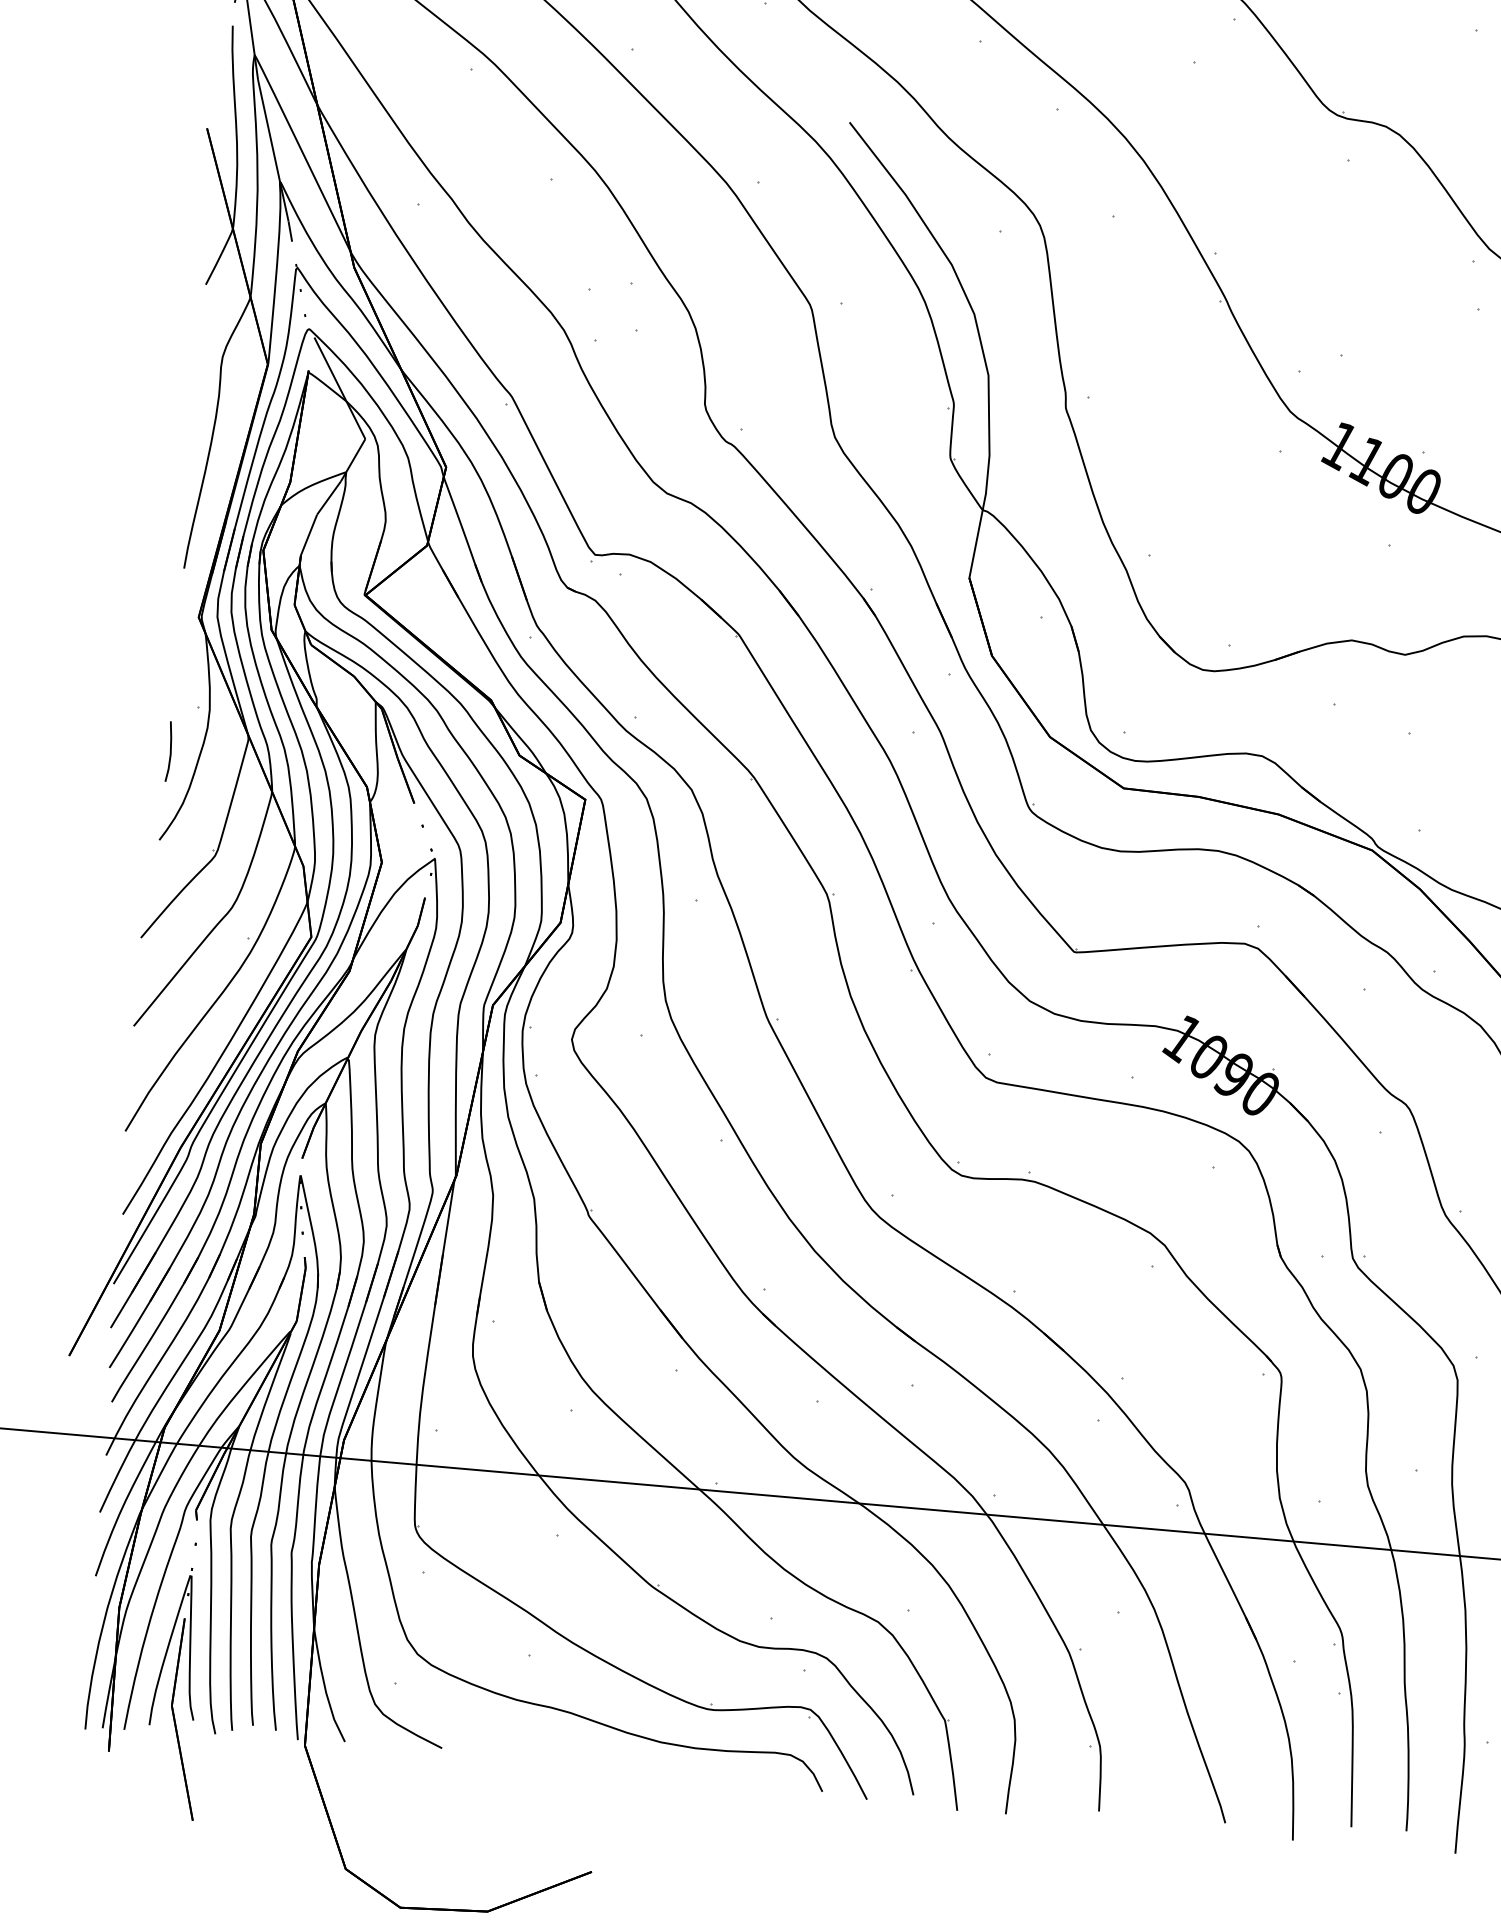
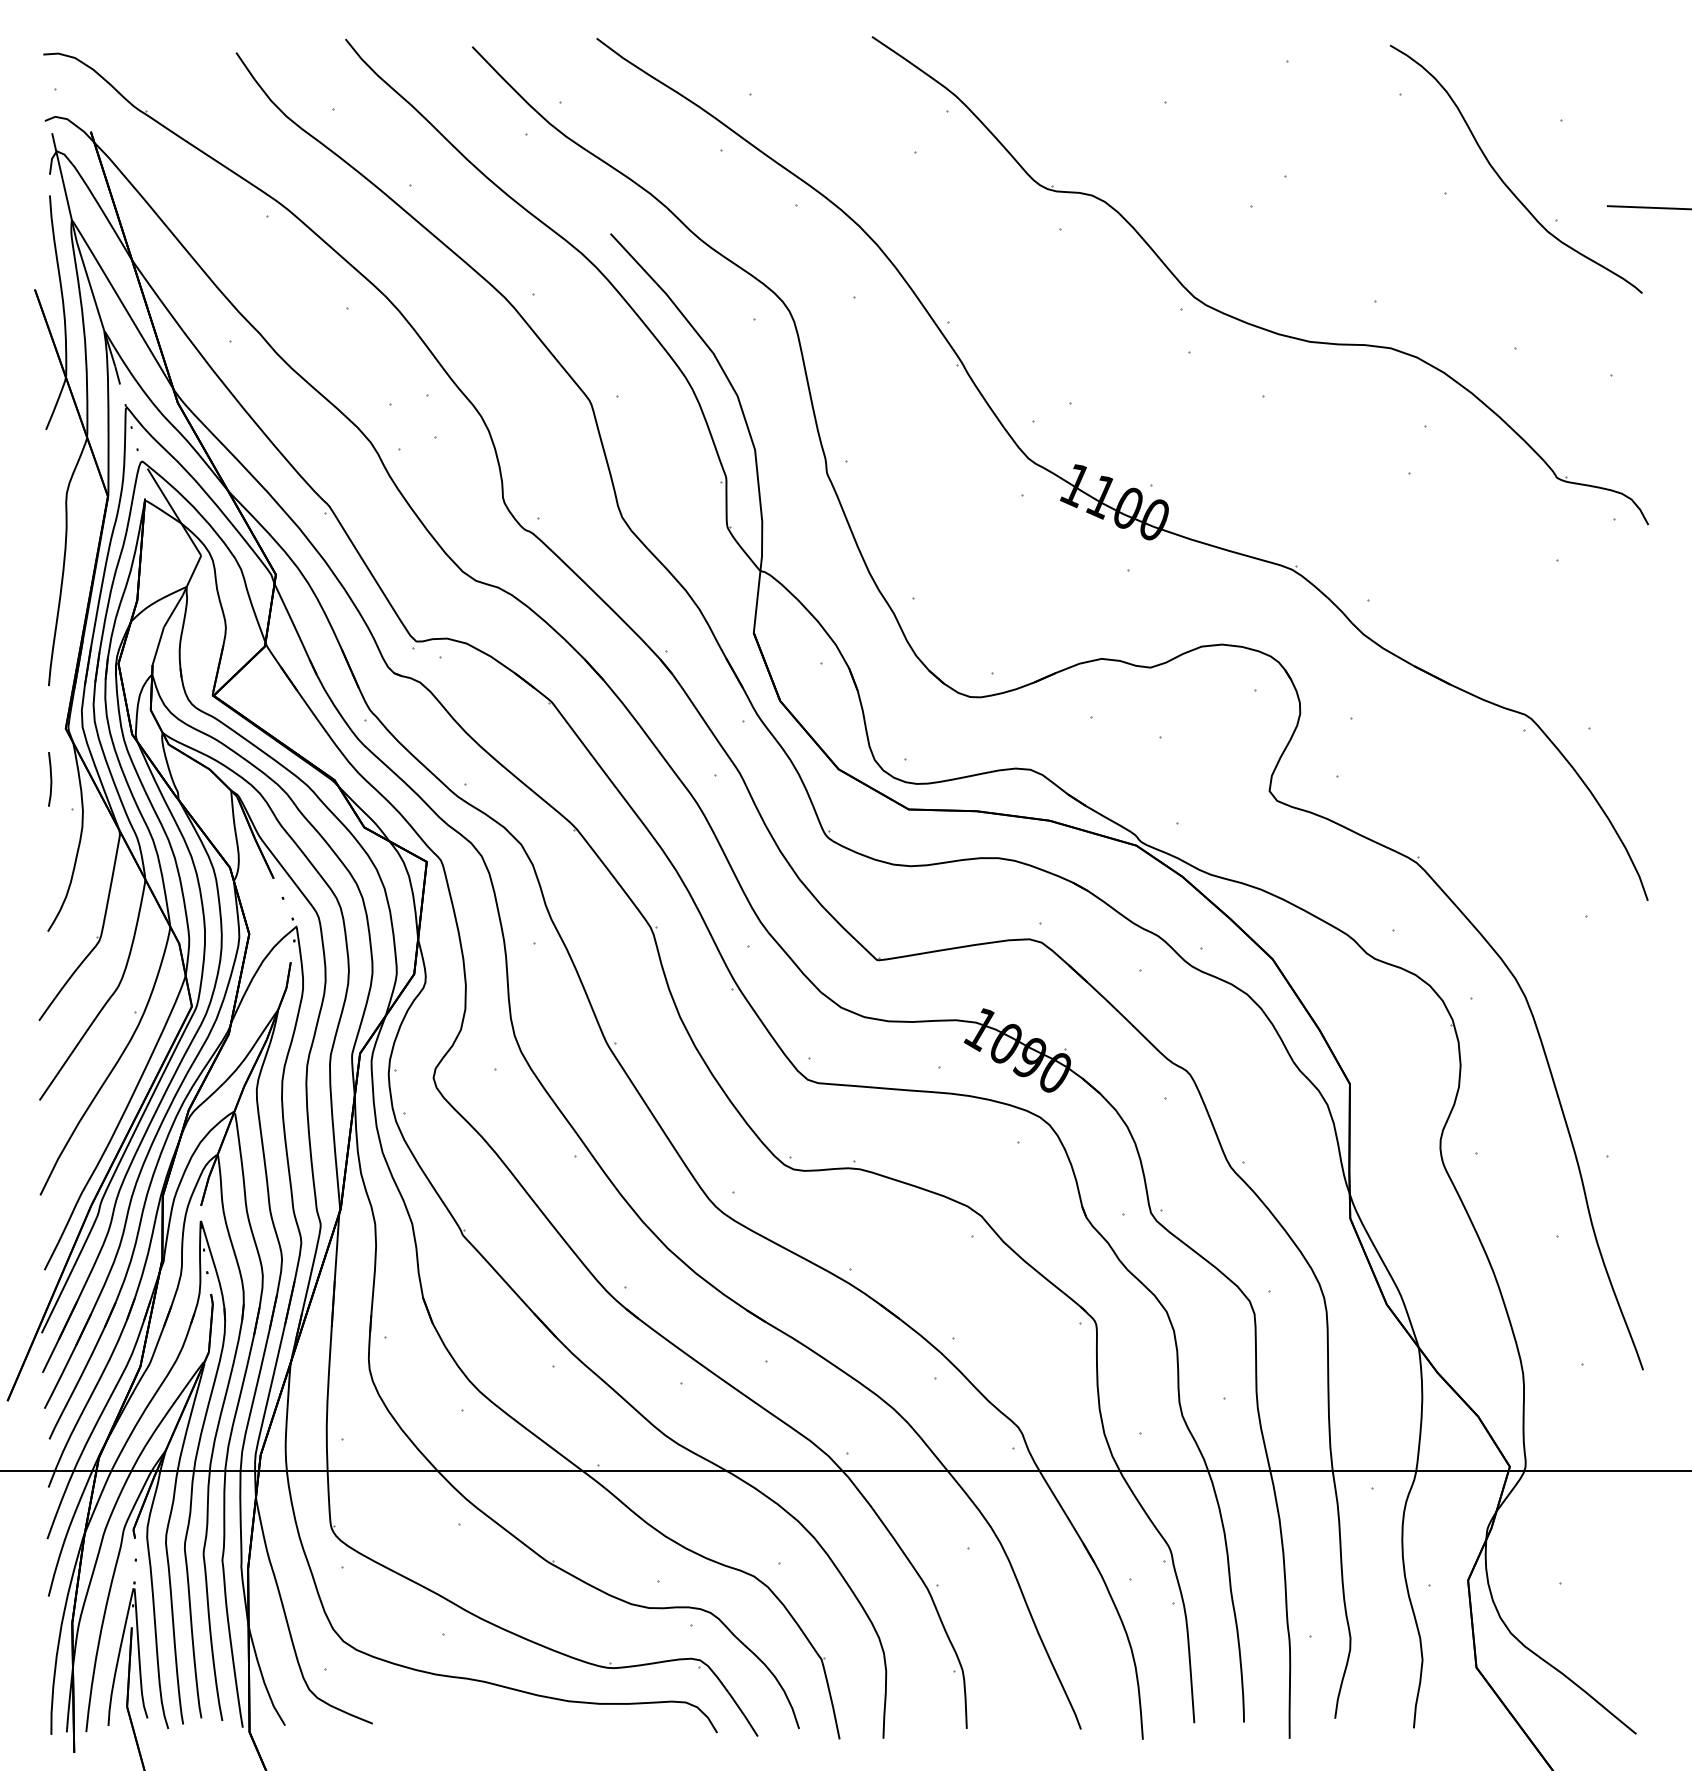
line: (169, 751) -> (50, 779), moved

